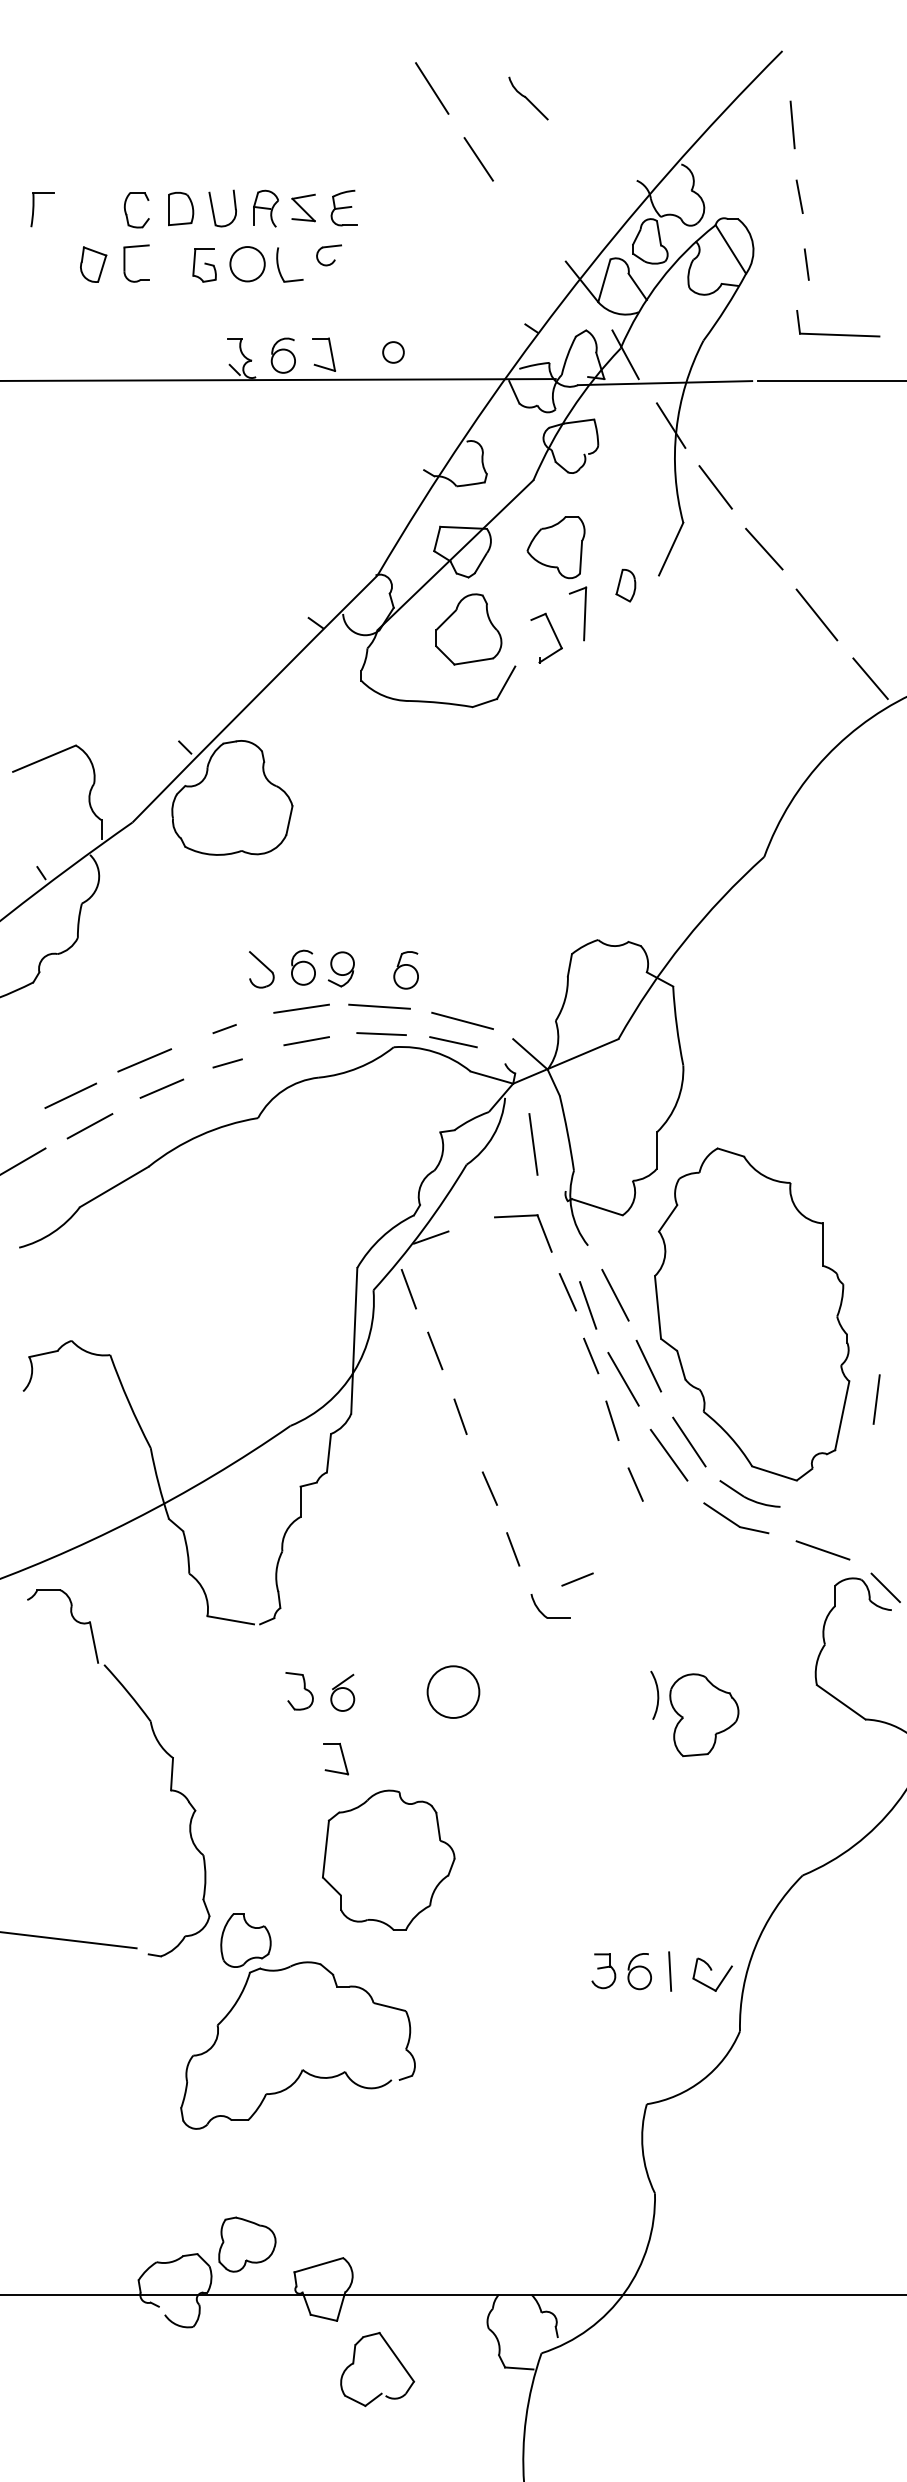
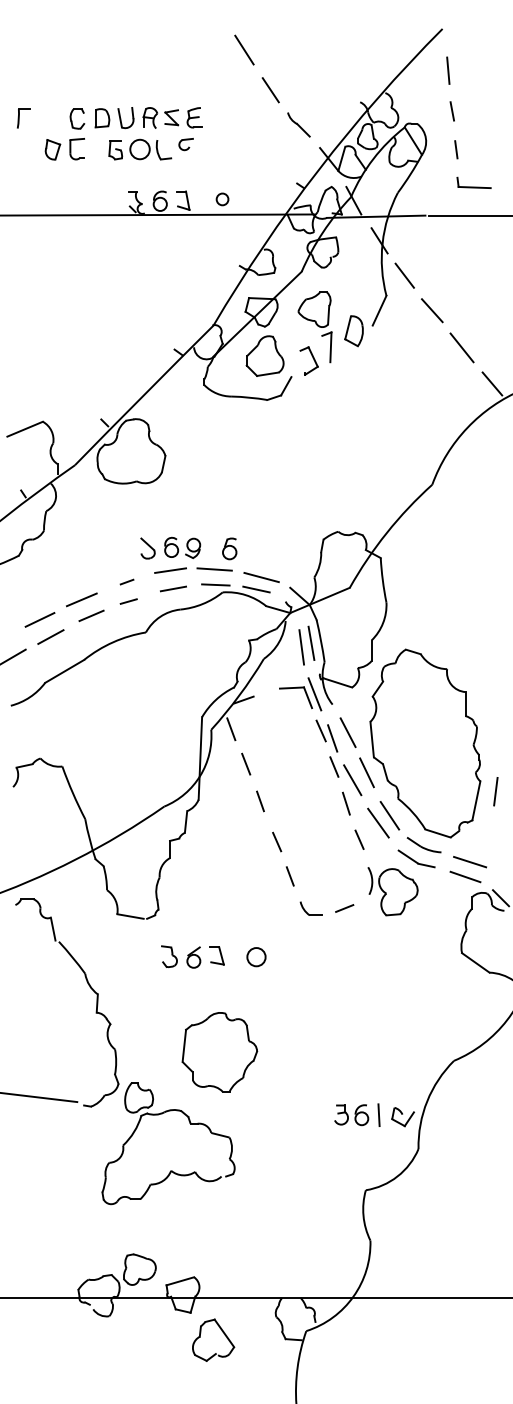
part: (527, 97) -> (298, 124), moved
part: (837, 322) -> (473, 182), size x0.71
part: (624, 585) -> (353, 331), size x1.67
line: (550, 1135) -> (311, 642), added
line: (556, 1227) -> (314, 694), added
line: (831, 1522) -> (470, 861), added
line: (577, 1579) -> (344, 908), moved
circle: (453, 1692) -> (256, 957), size x0.62
part: (693, 1713) -> (392, 891), moved
part: (335, 1758) -> (216, 955), moved

